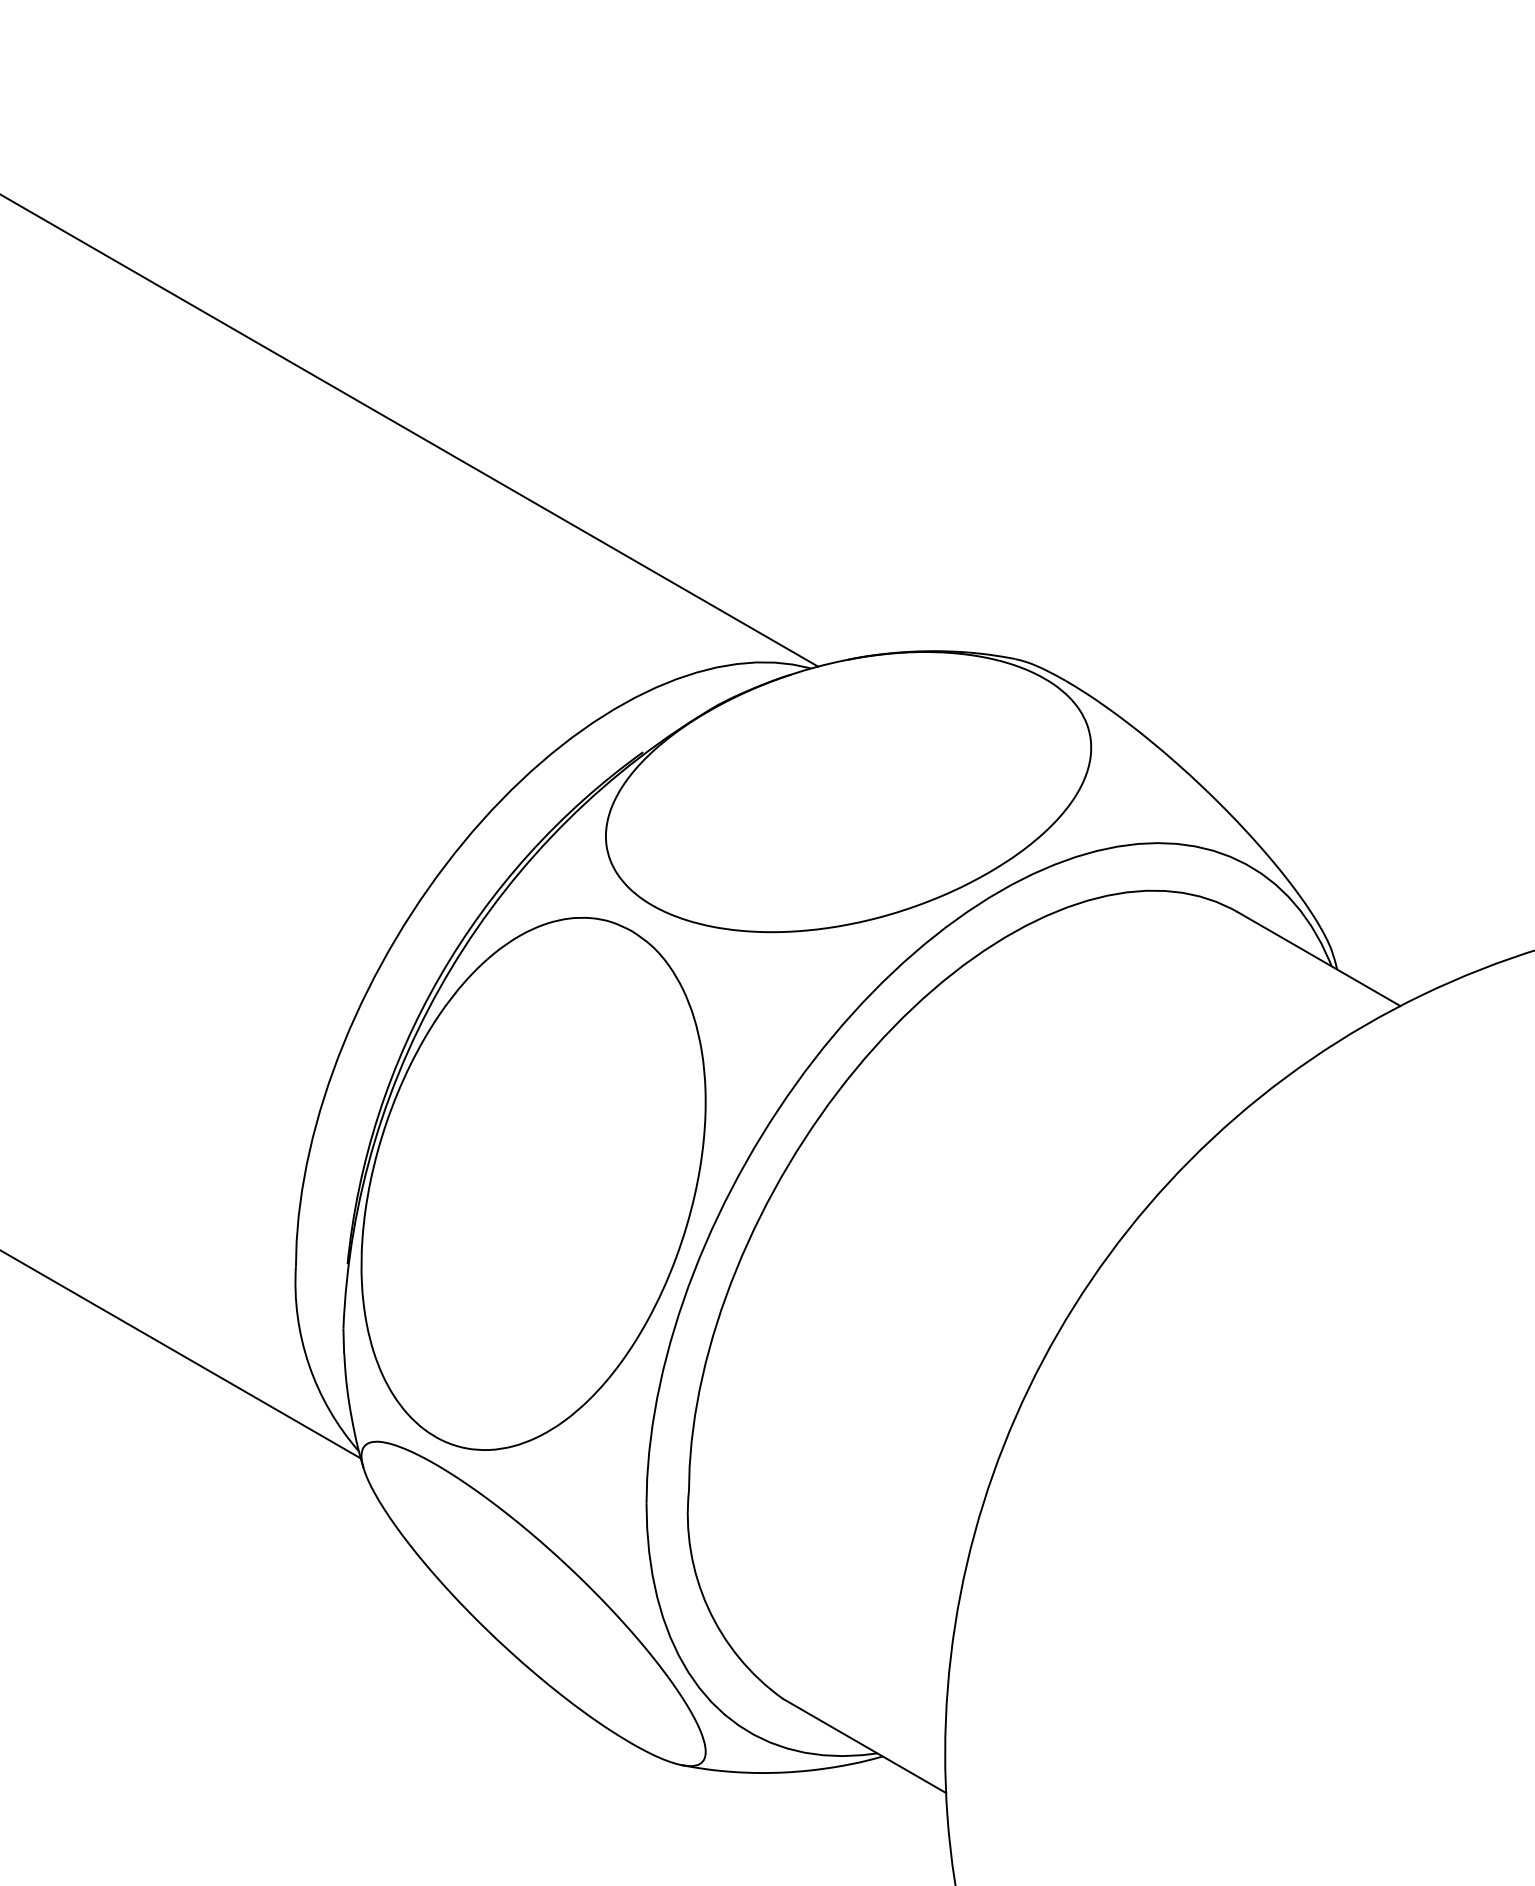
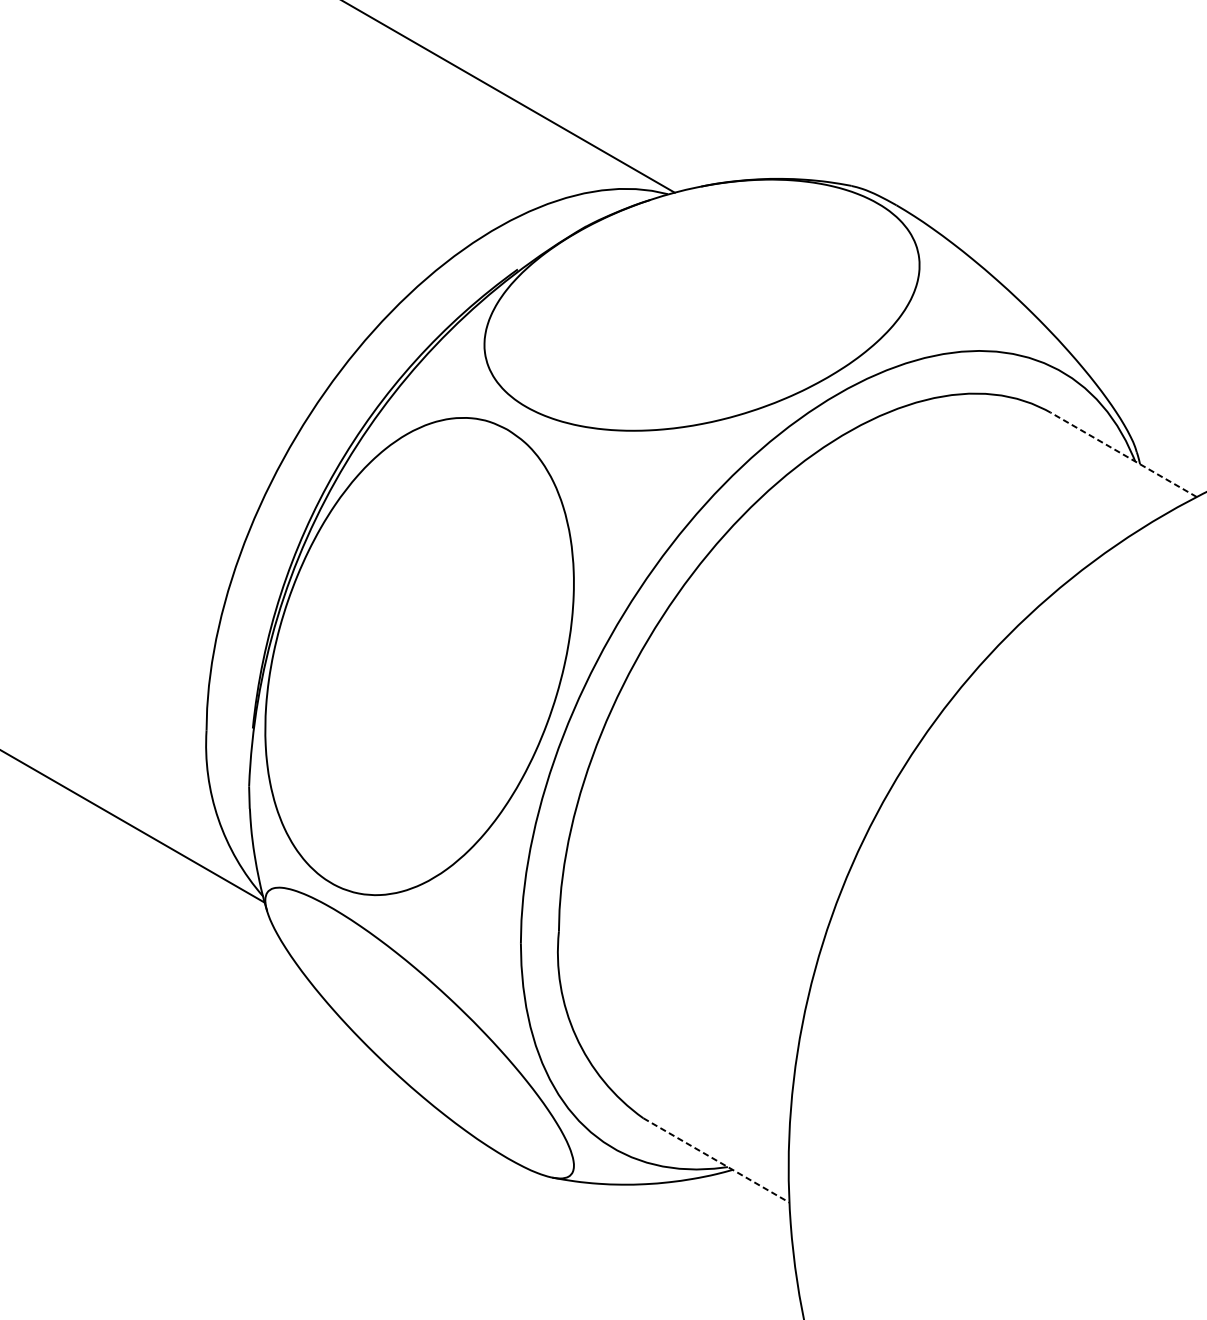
line: (1318, 958) -> (1123, 454), solid -> dashed
line: (865, 1746) -> (717, 1160), solid -> dashed

